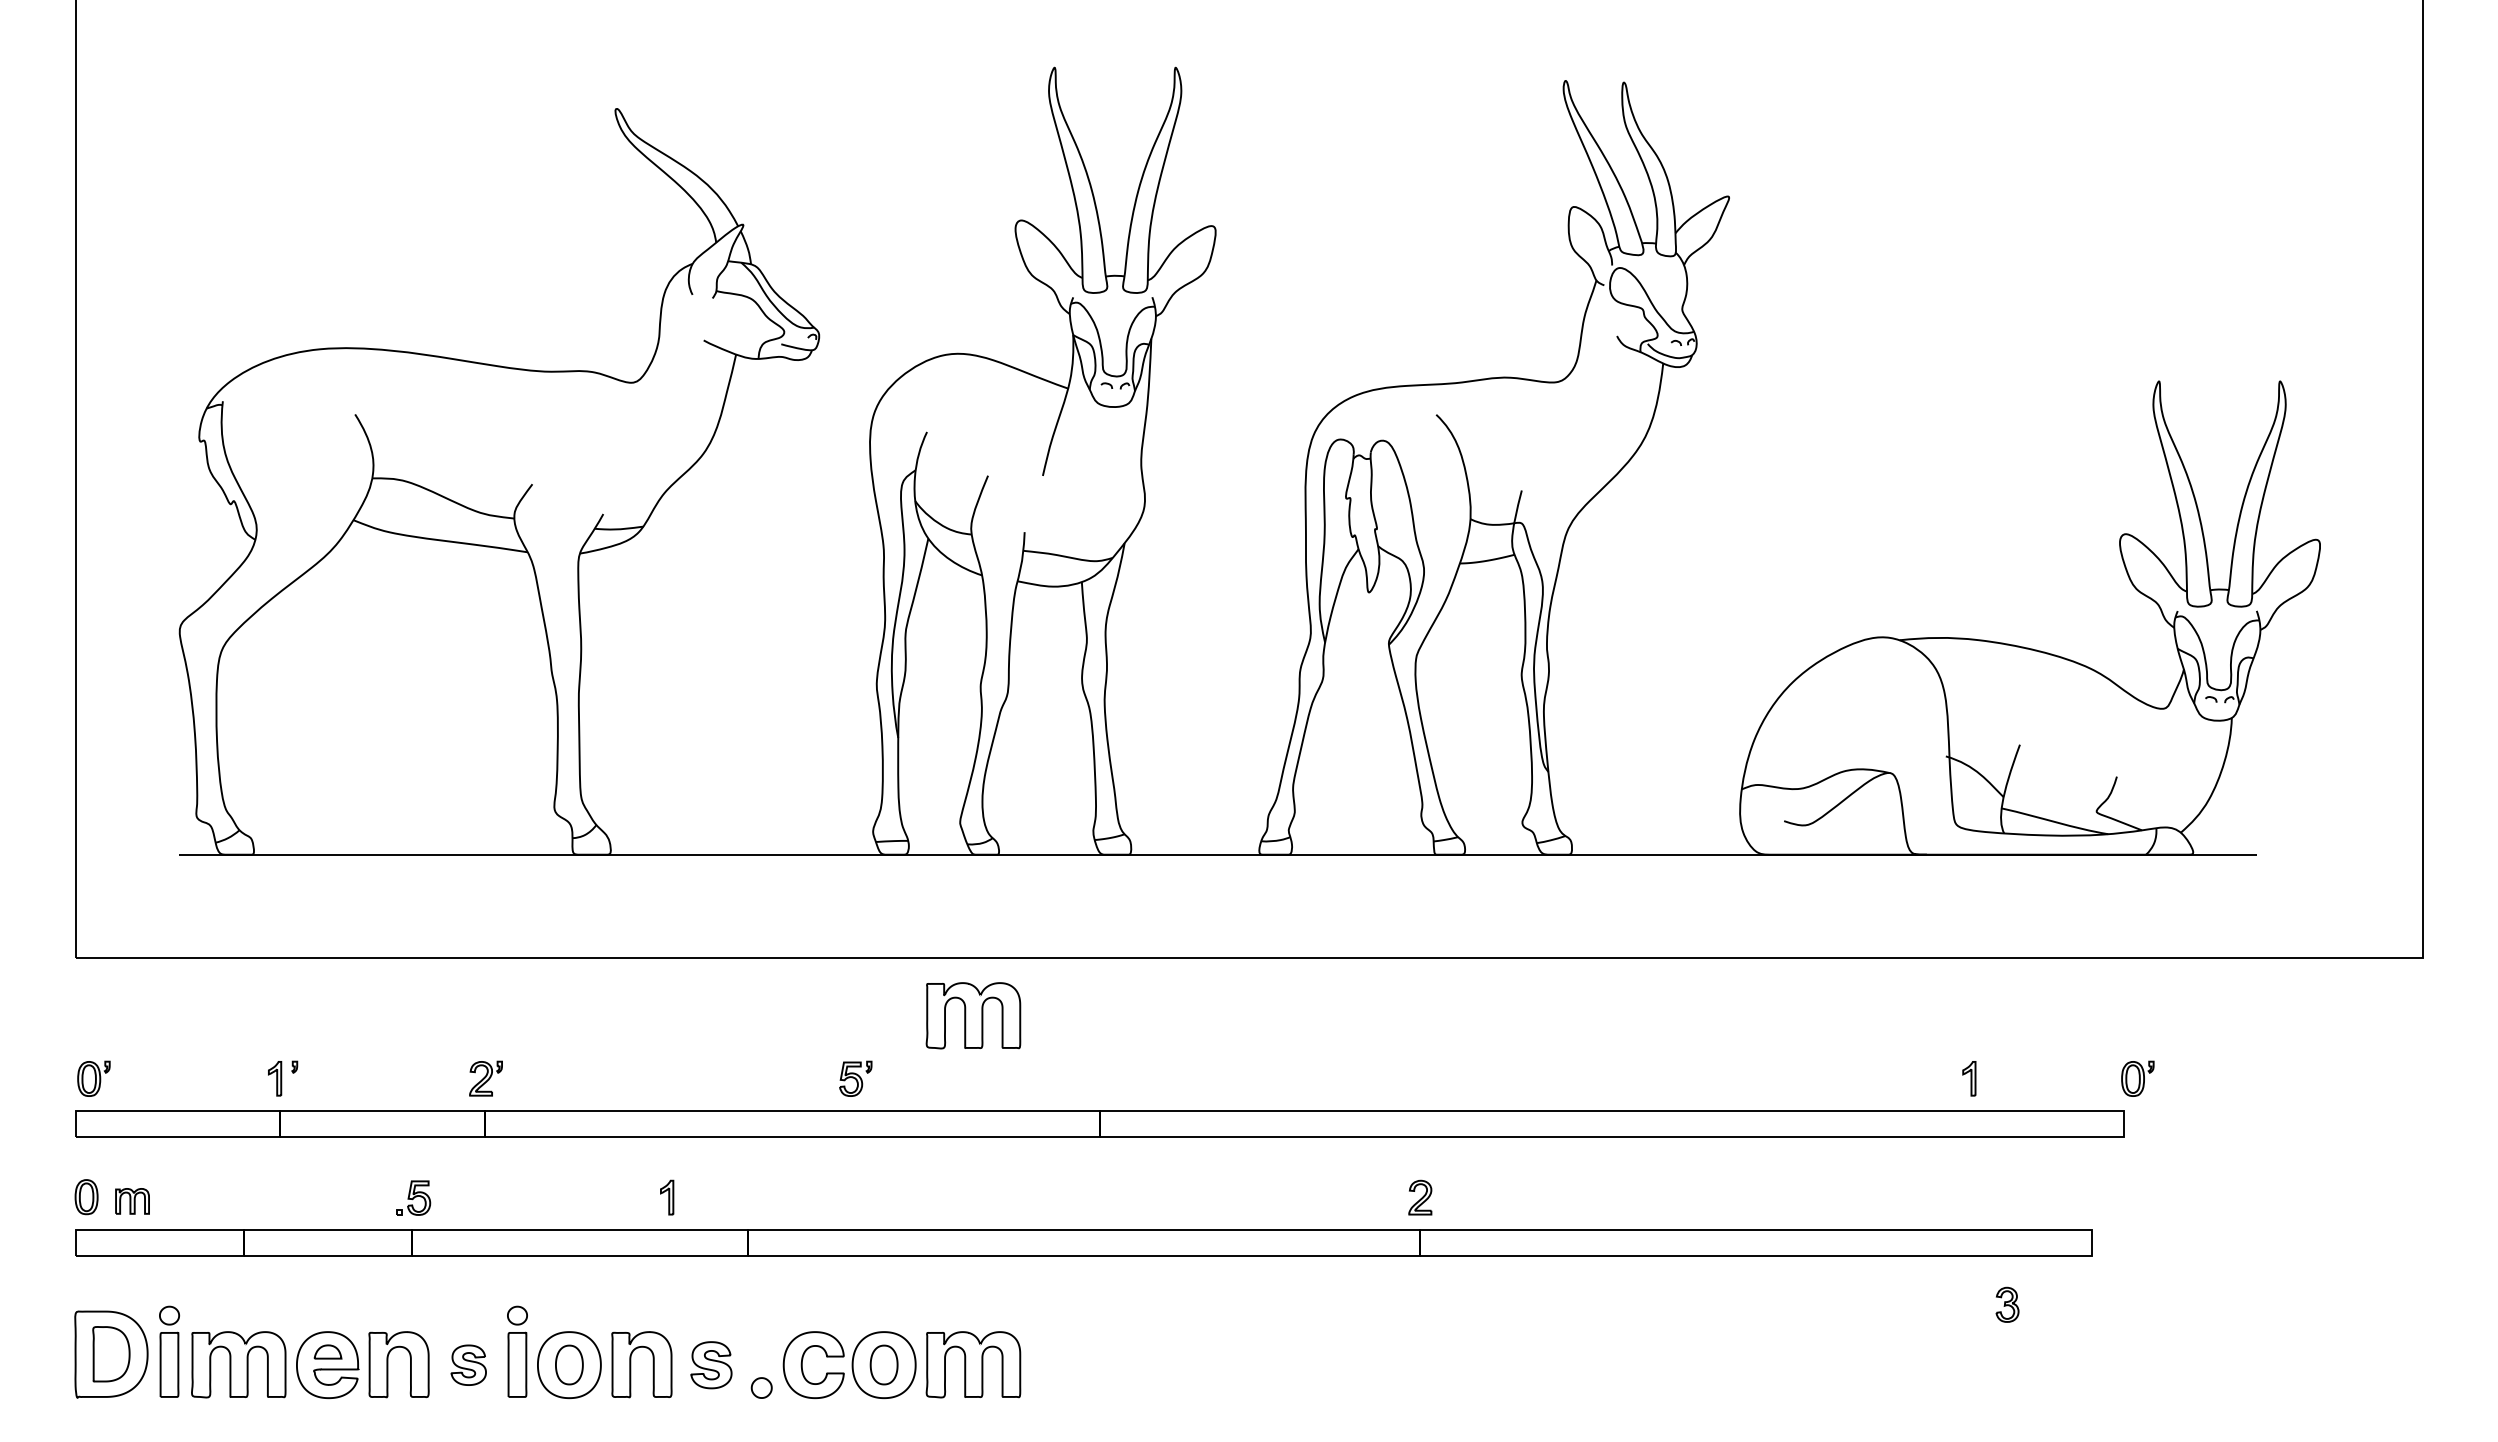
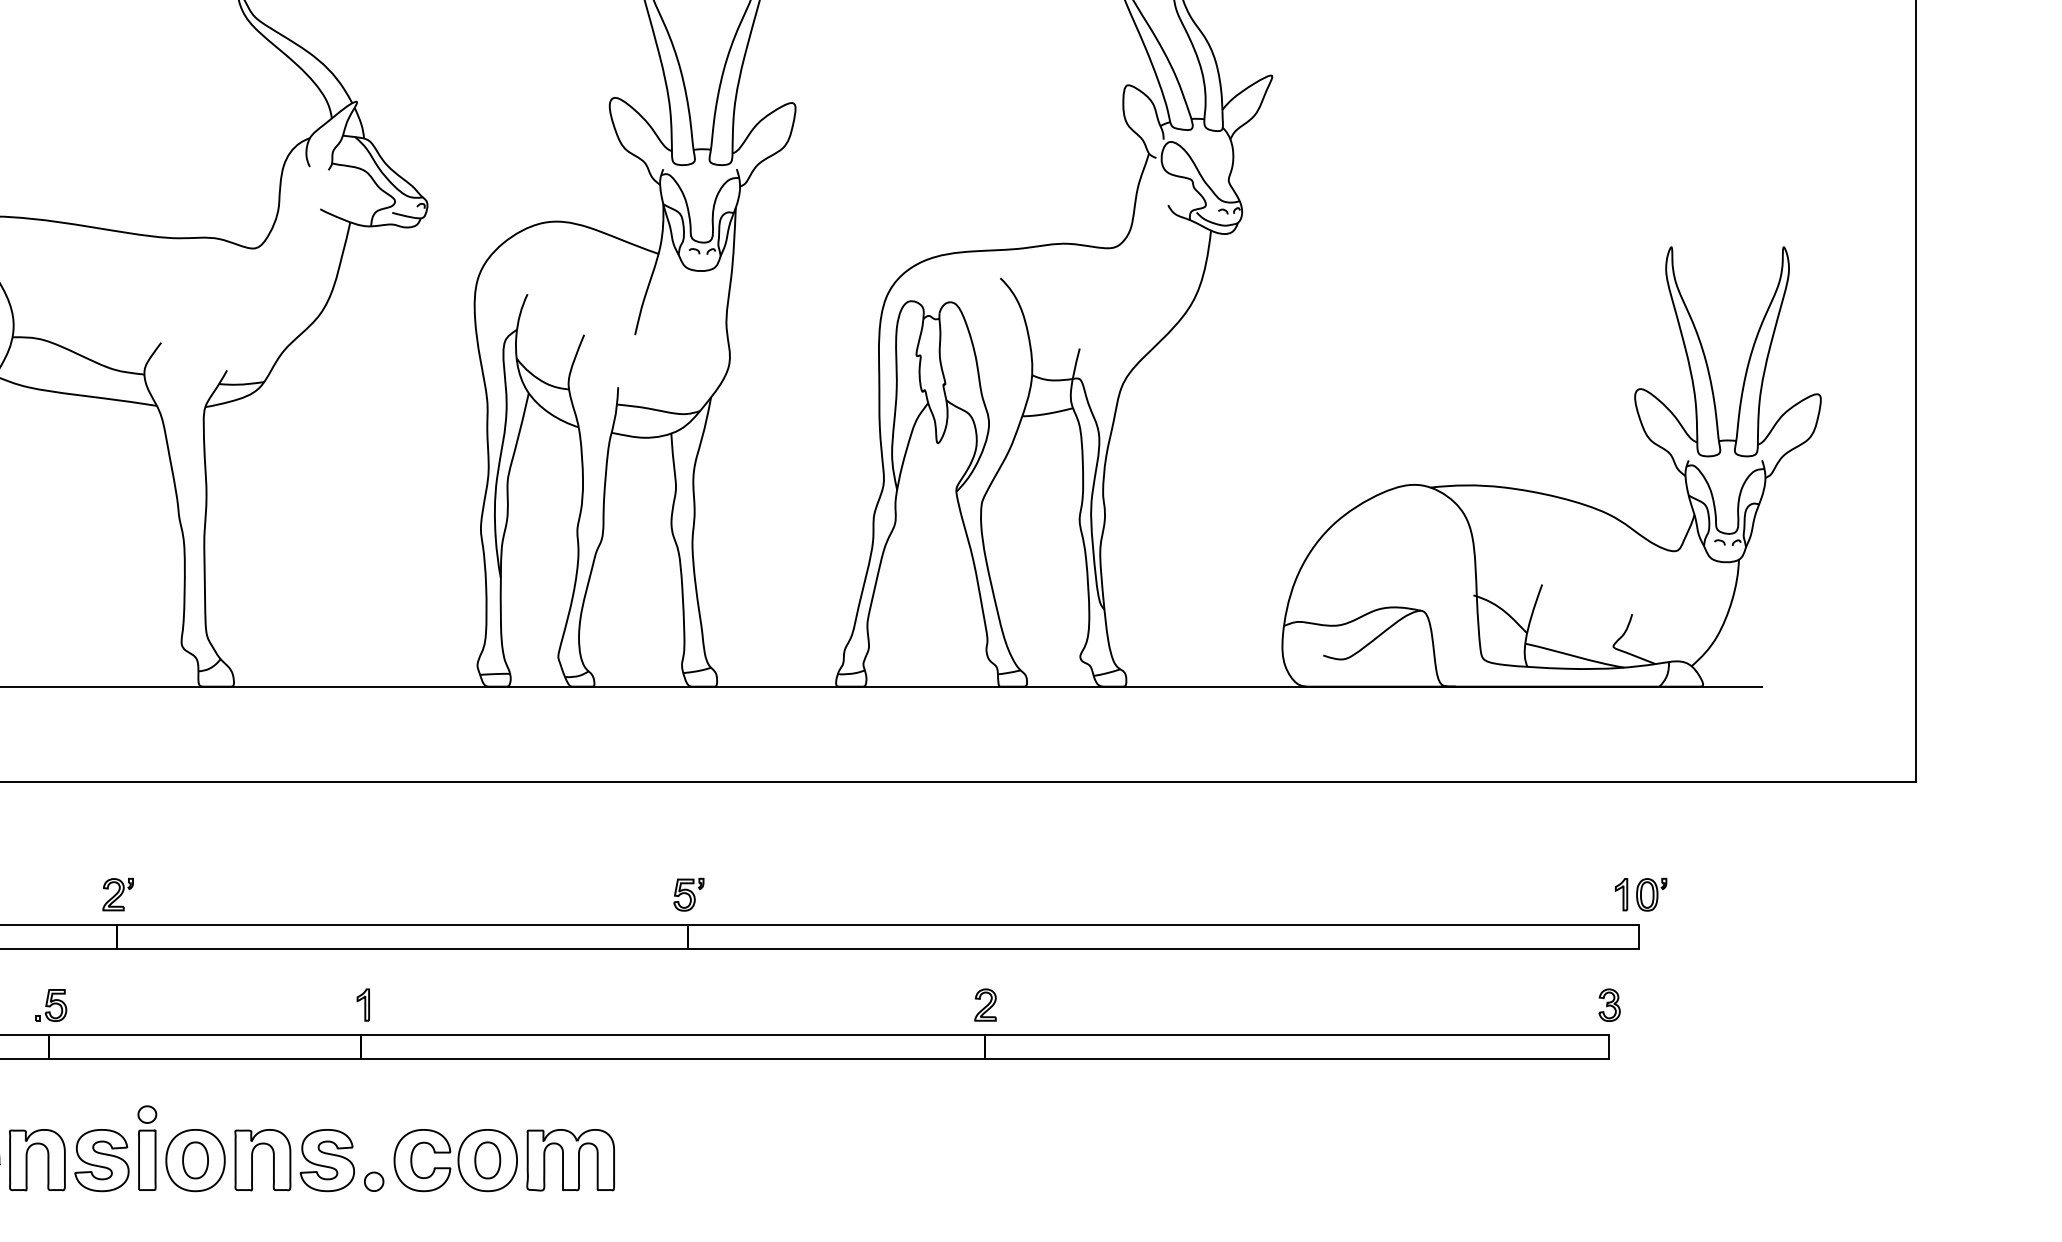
part: (973, 1015) -> (570, 835), removed
part: (855, 1078) -> (688, 894), moved
part: (1969, 1078) -> (1621, 894), moved
part: (667, 1197) -> (363, 1004), moved
part: (2007, 1304) -> (1609, 1004), moved
part: (468, 1365) -> (101, 1160), size x1.67
part: (711, 1365) -> (327, 1160), size x1.43

